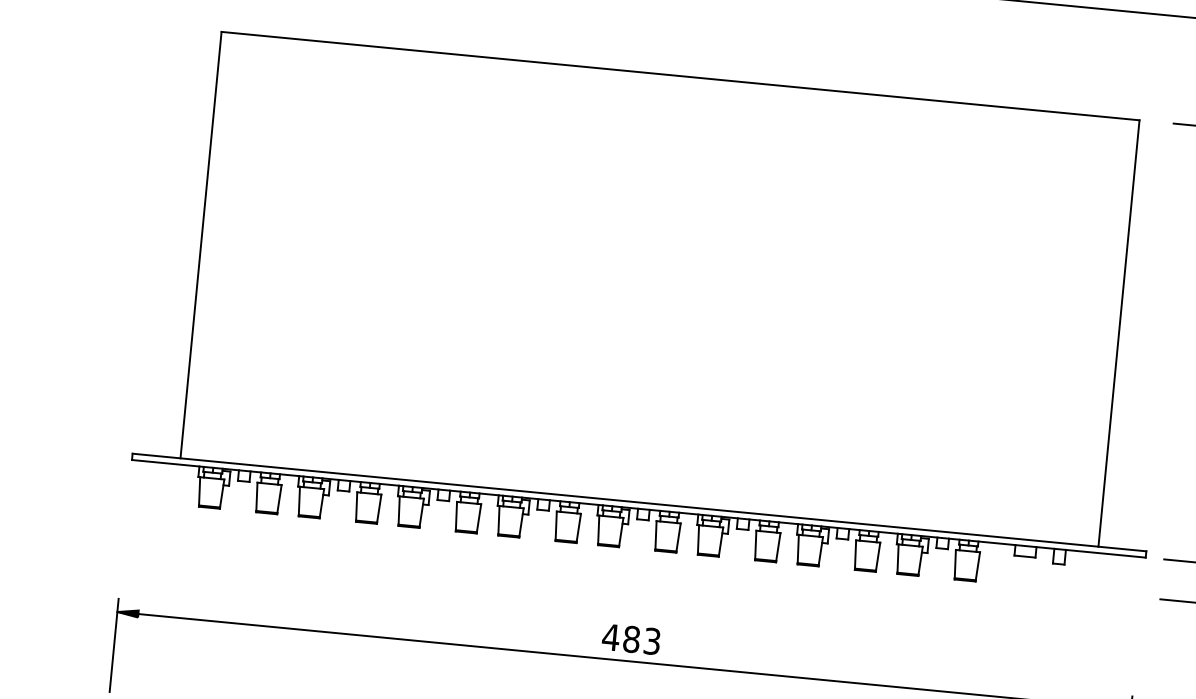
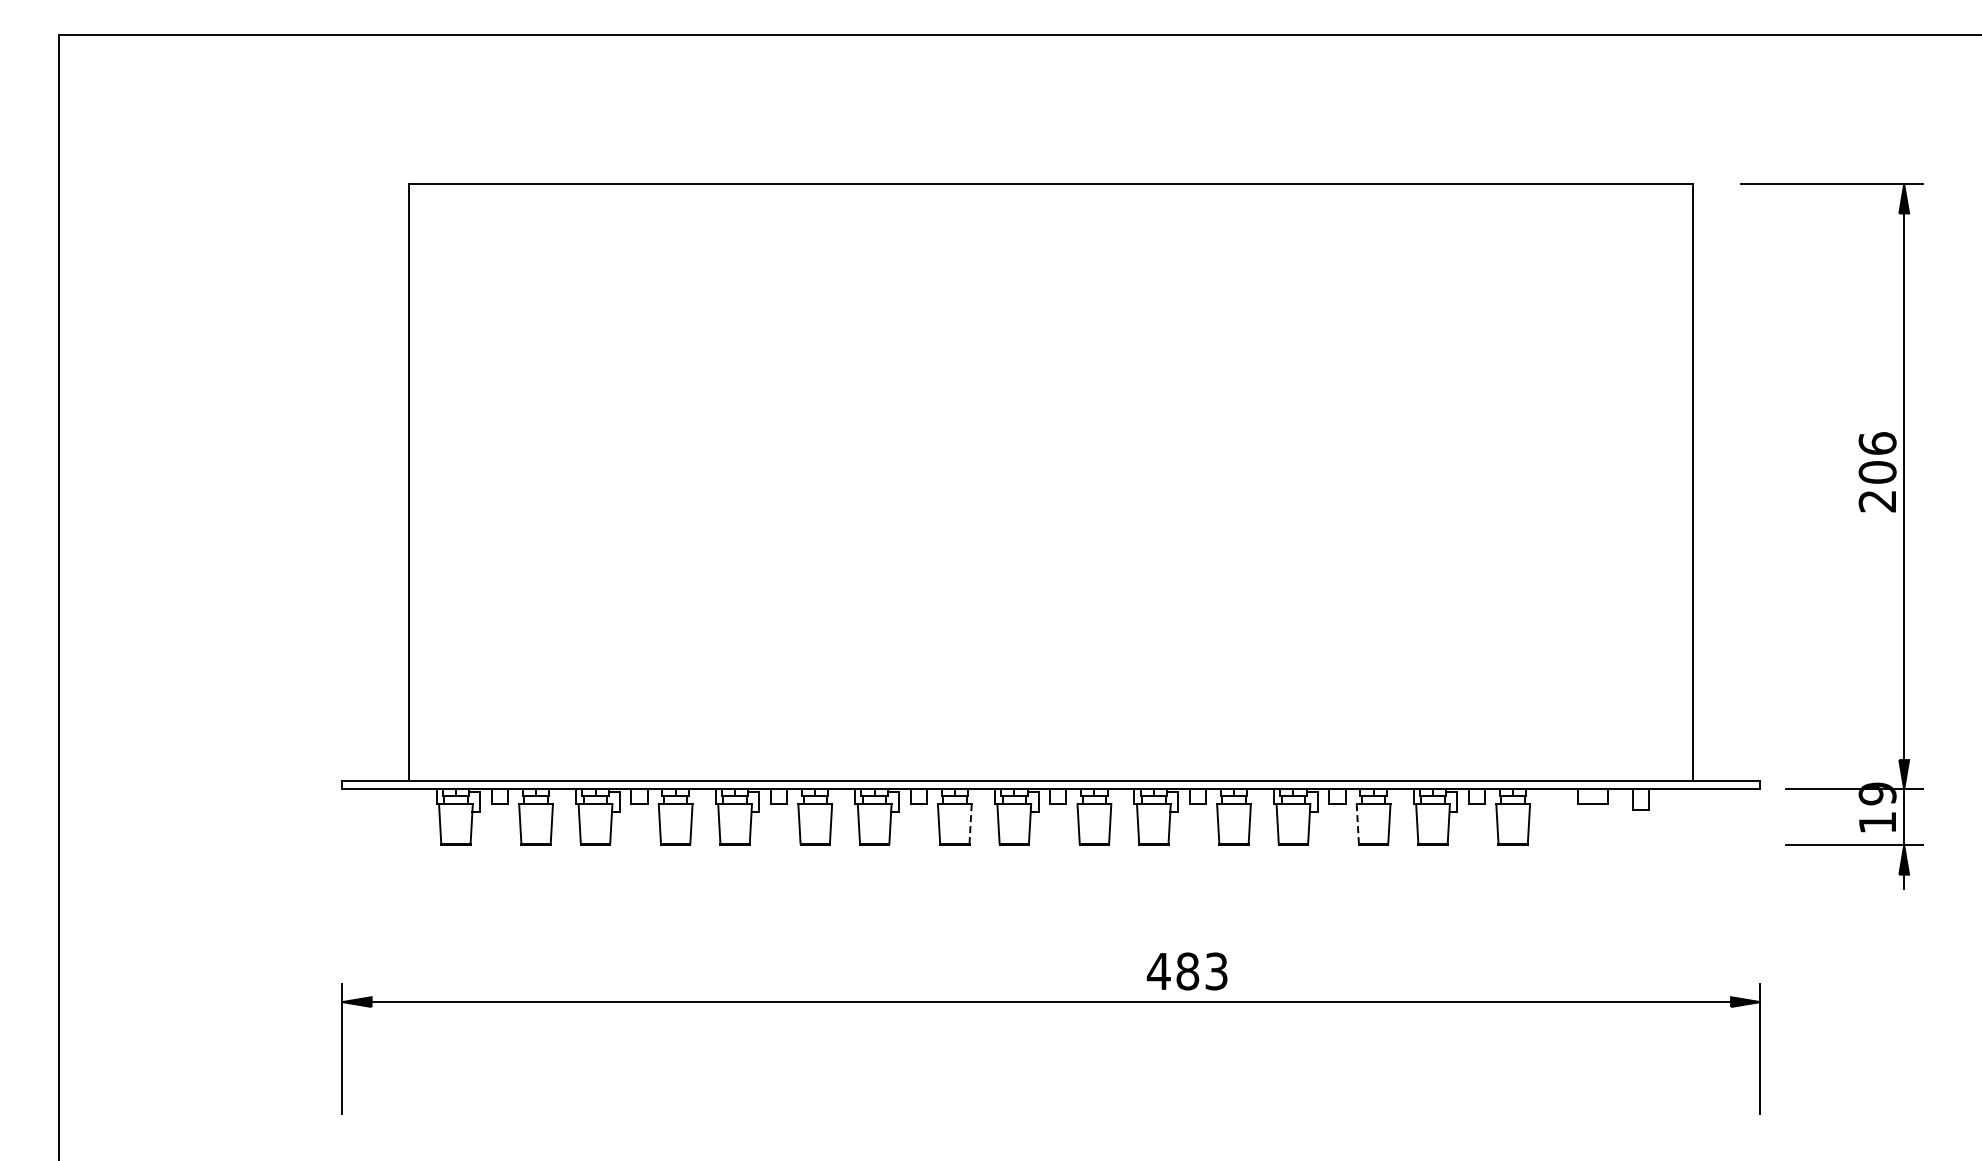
line: (578, 527) -> (970, 823), solid -> dashed
line: (855, 554) -> (1357, 823), solid -> dashed
text: (630, 639) -> (1186, 971), moved

